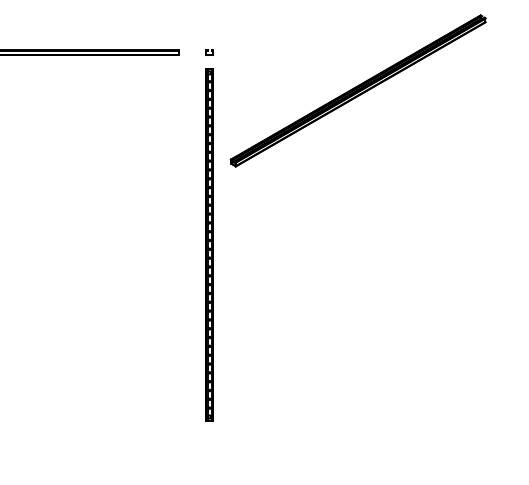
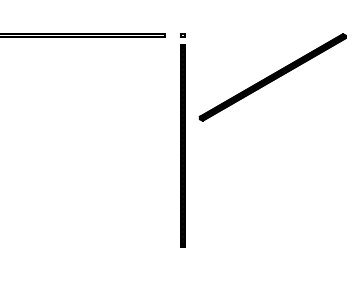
part: (357, 90) -> (272, 77), moved

